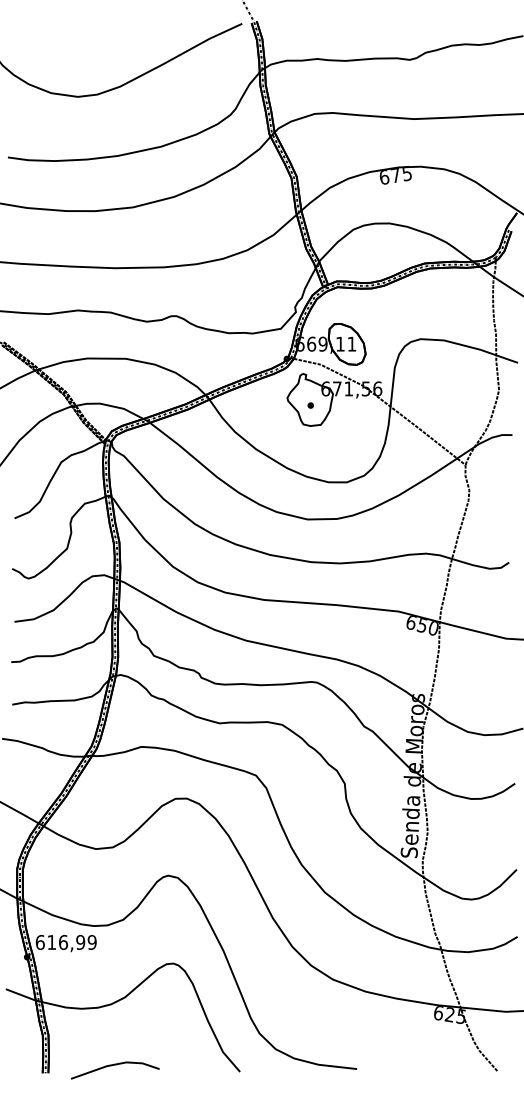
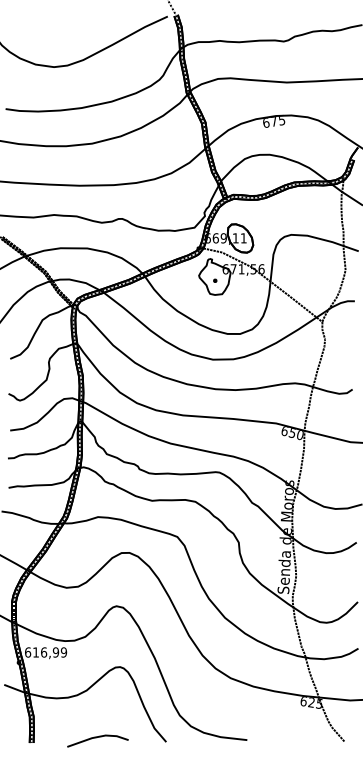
line: (113, 1066) -> (96, 738), moved

